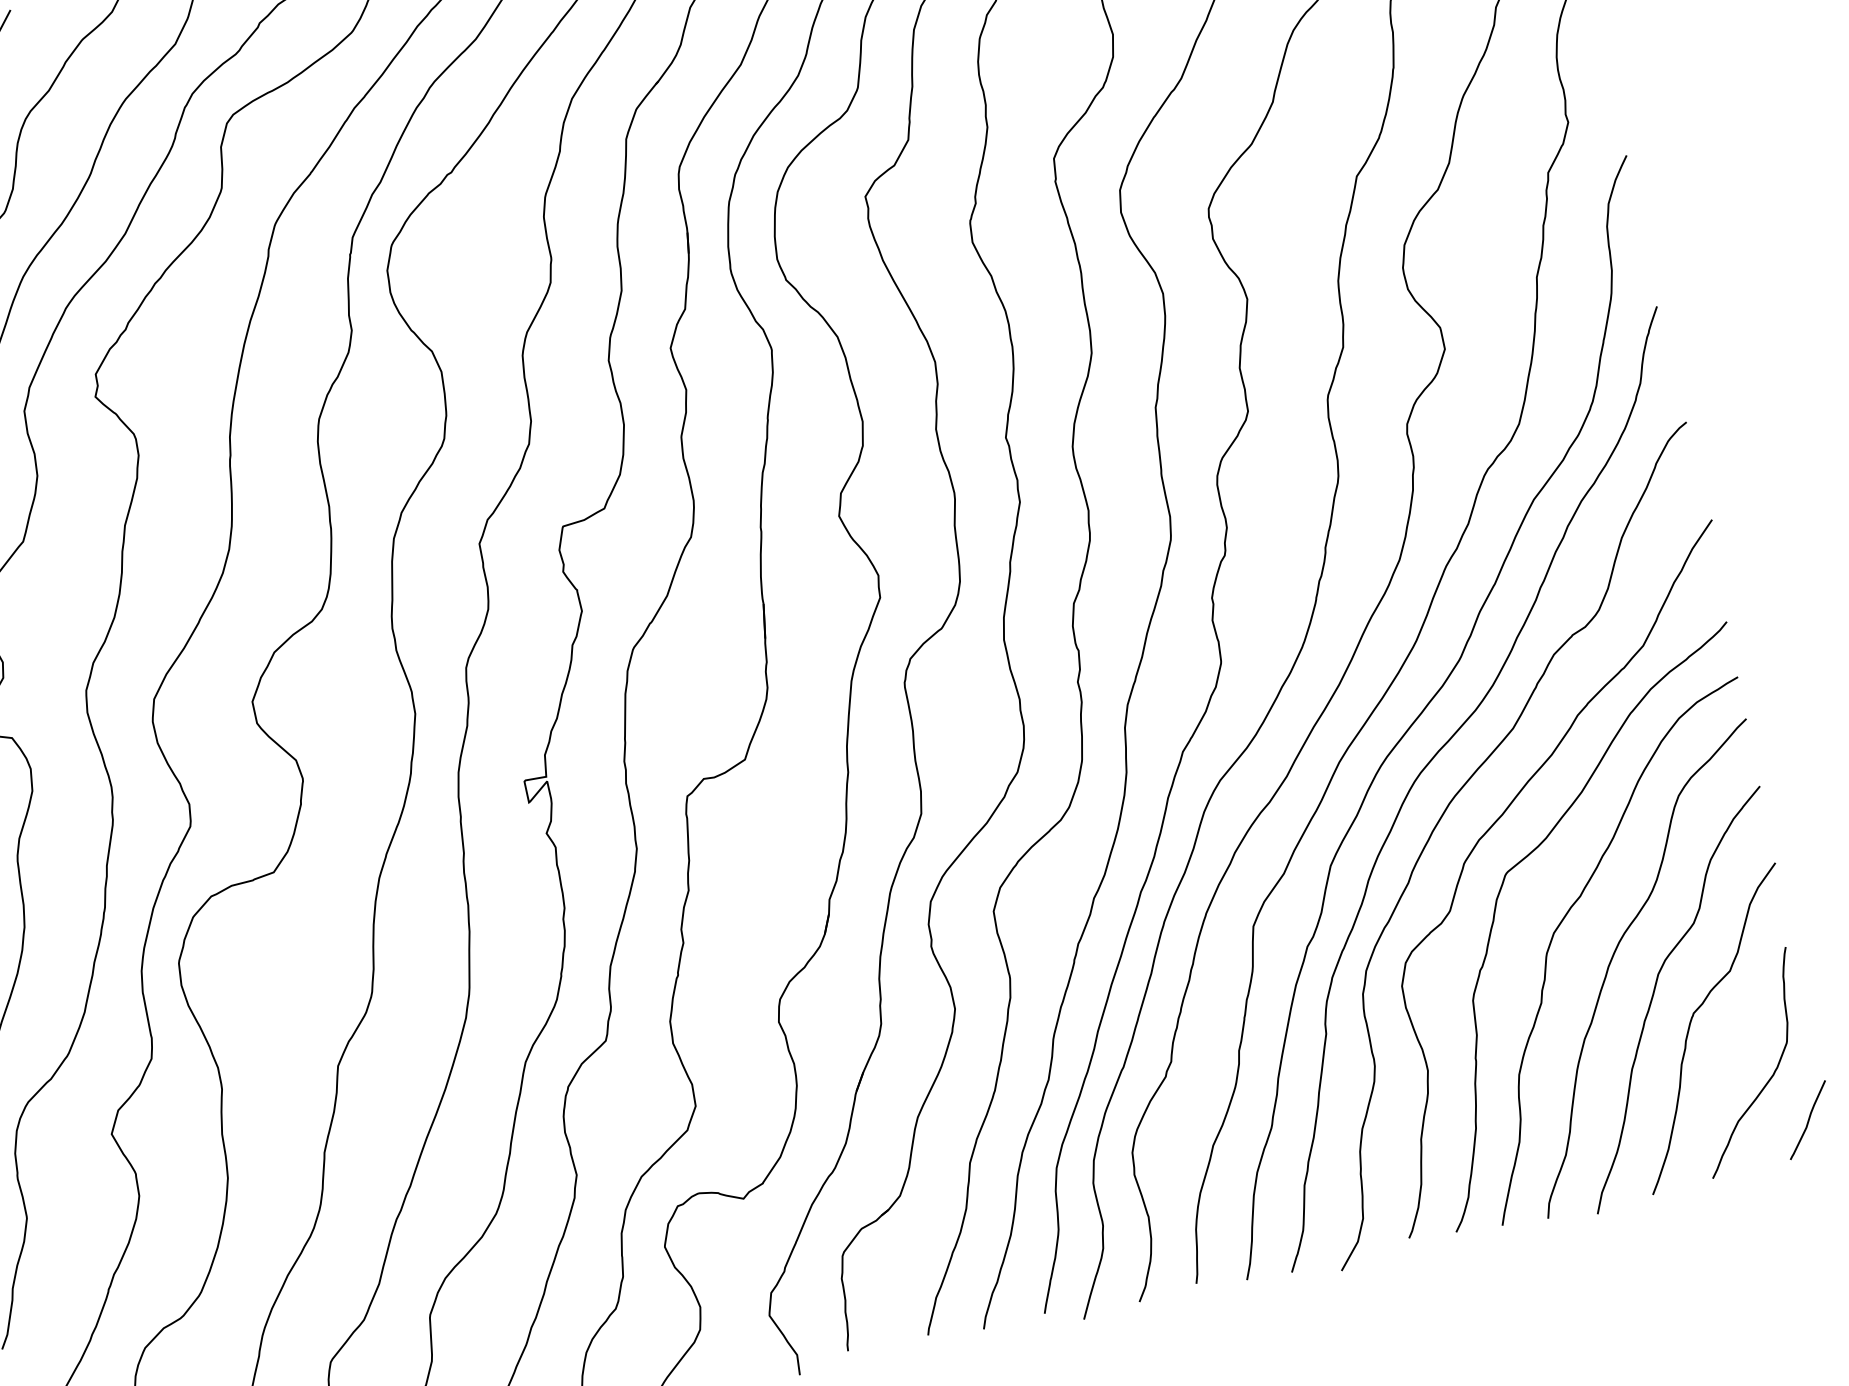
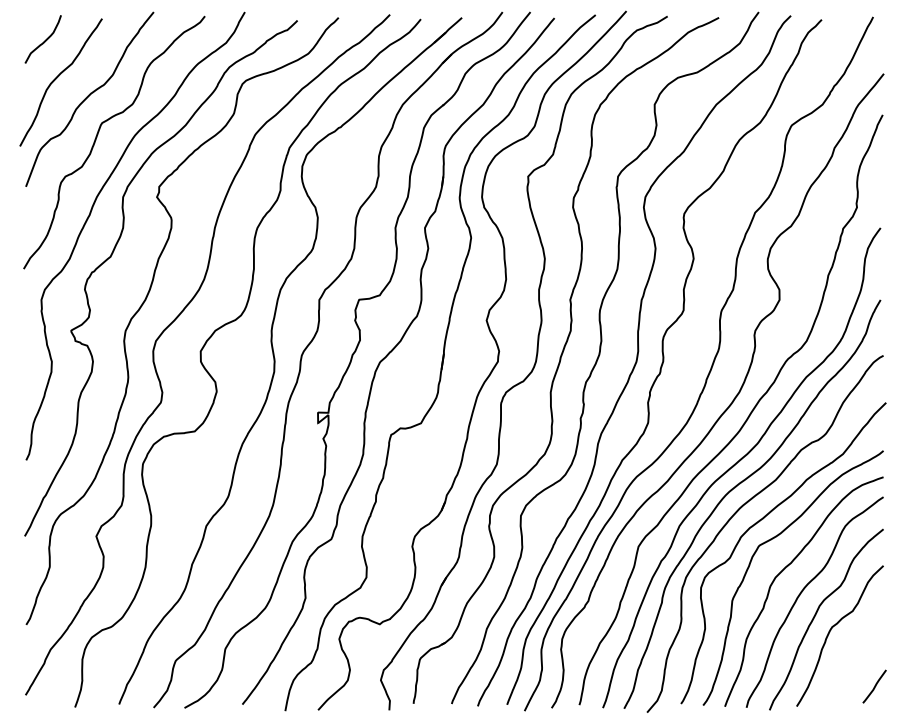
curve: (1770, 1075) -> (861, 662), removed

